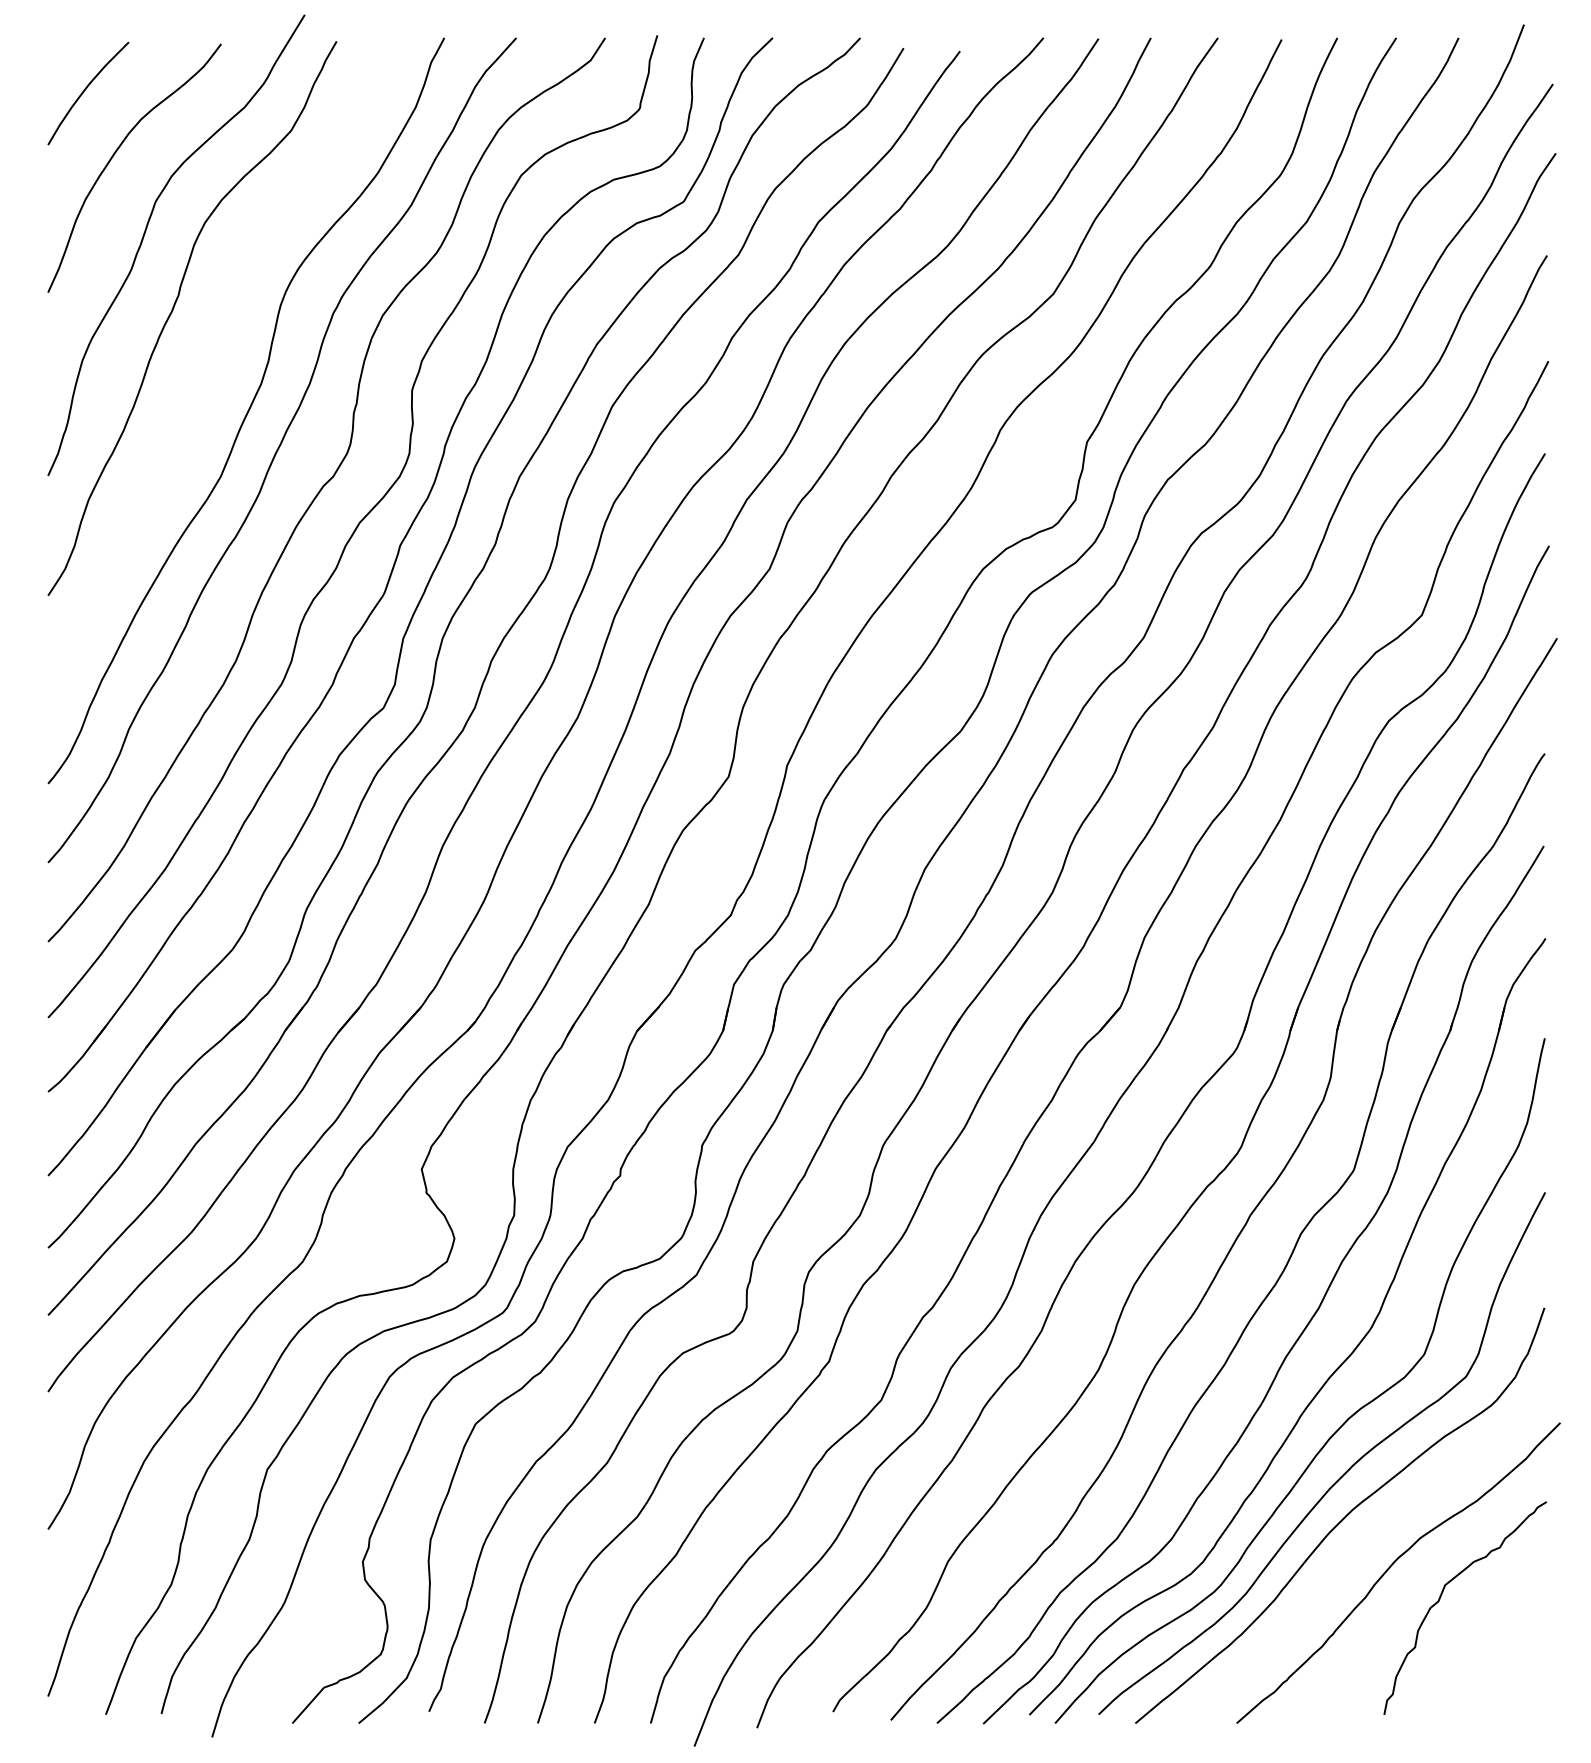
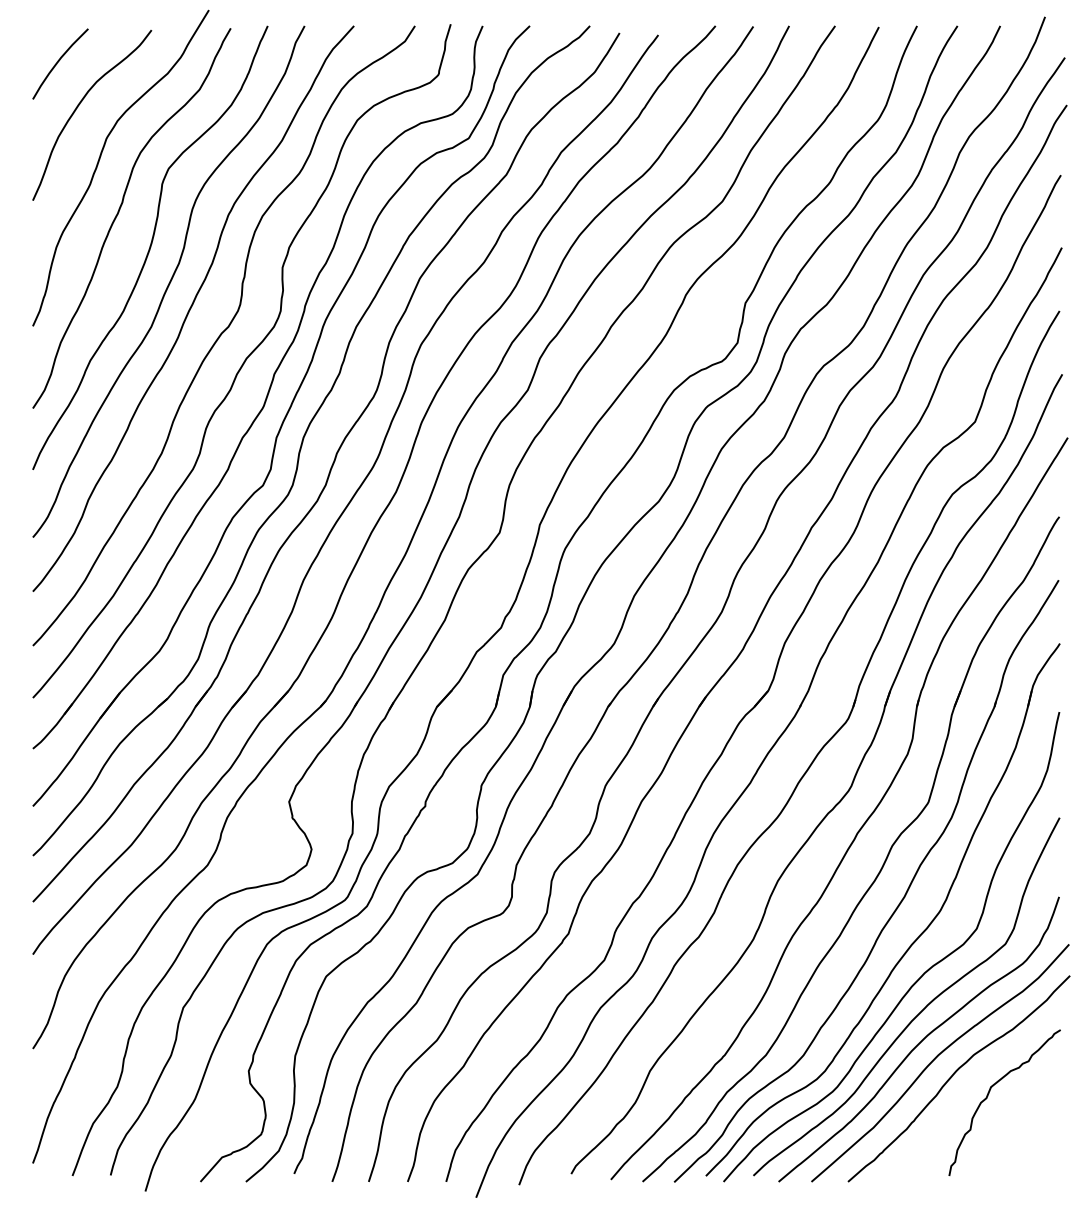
curve: (219, 360) -> (150, 247), added
curve: (1365, 1543) -> (936, 1058), added

